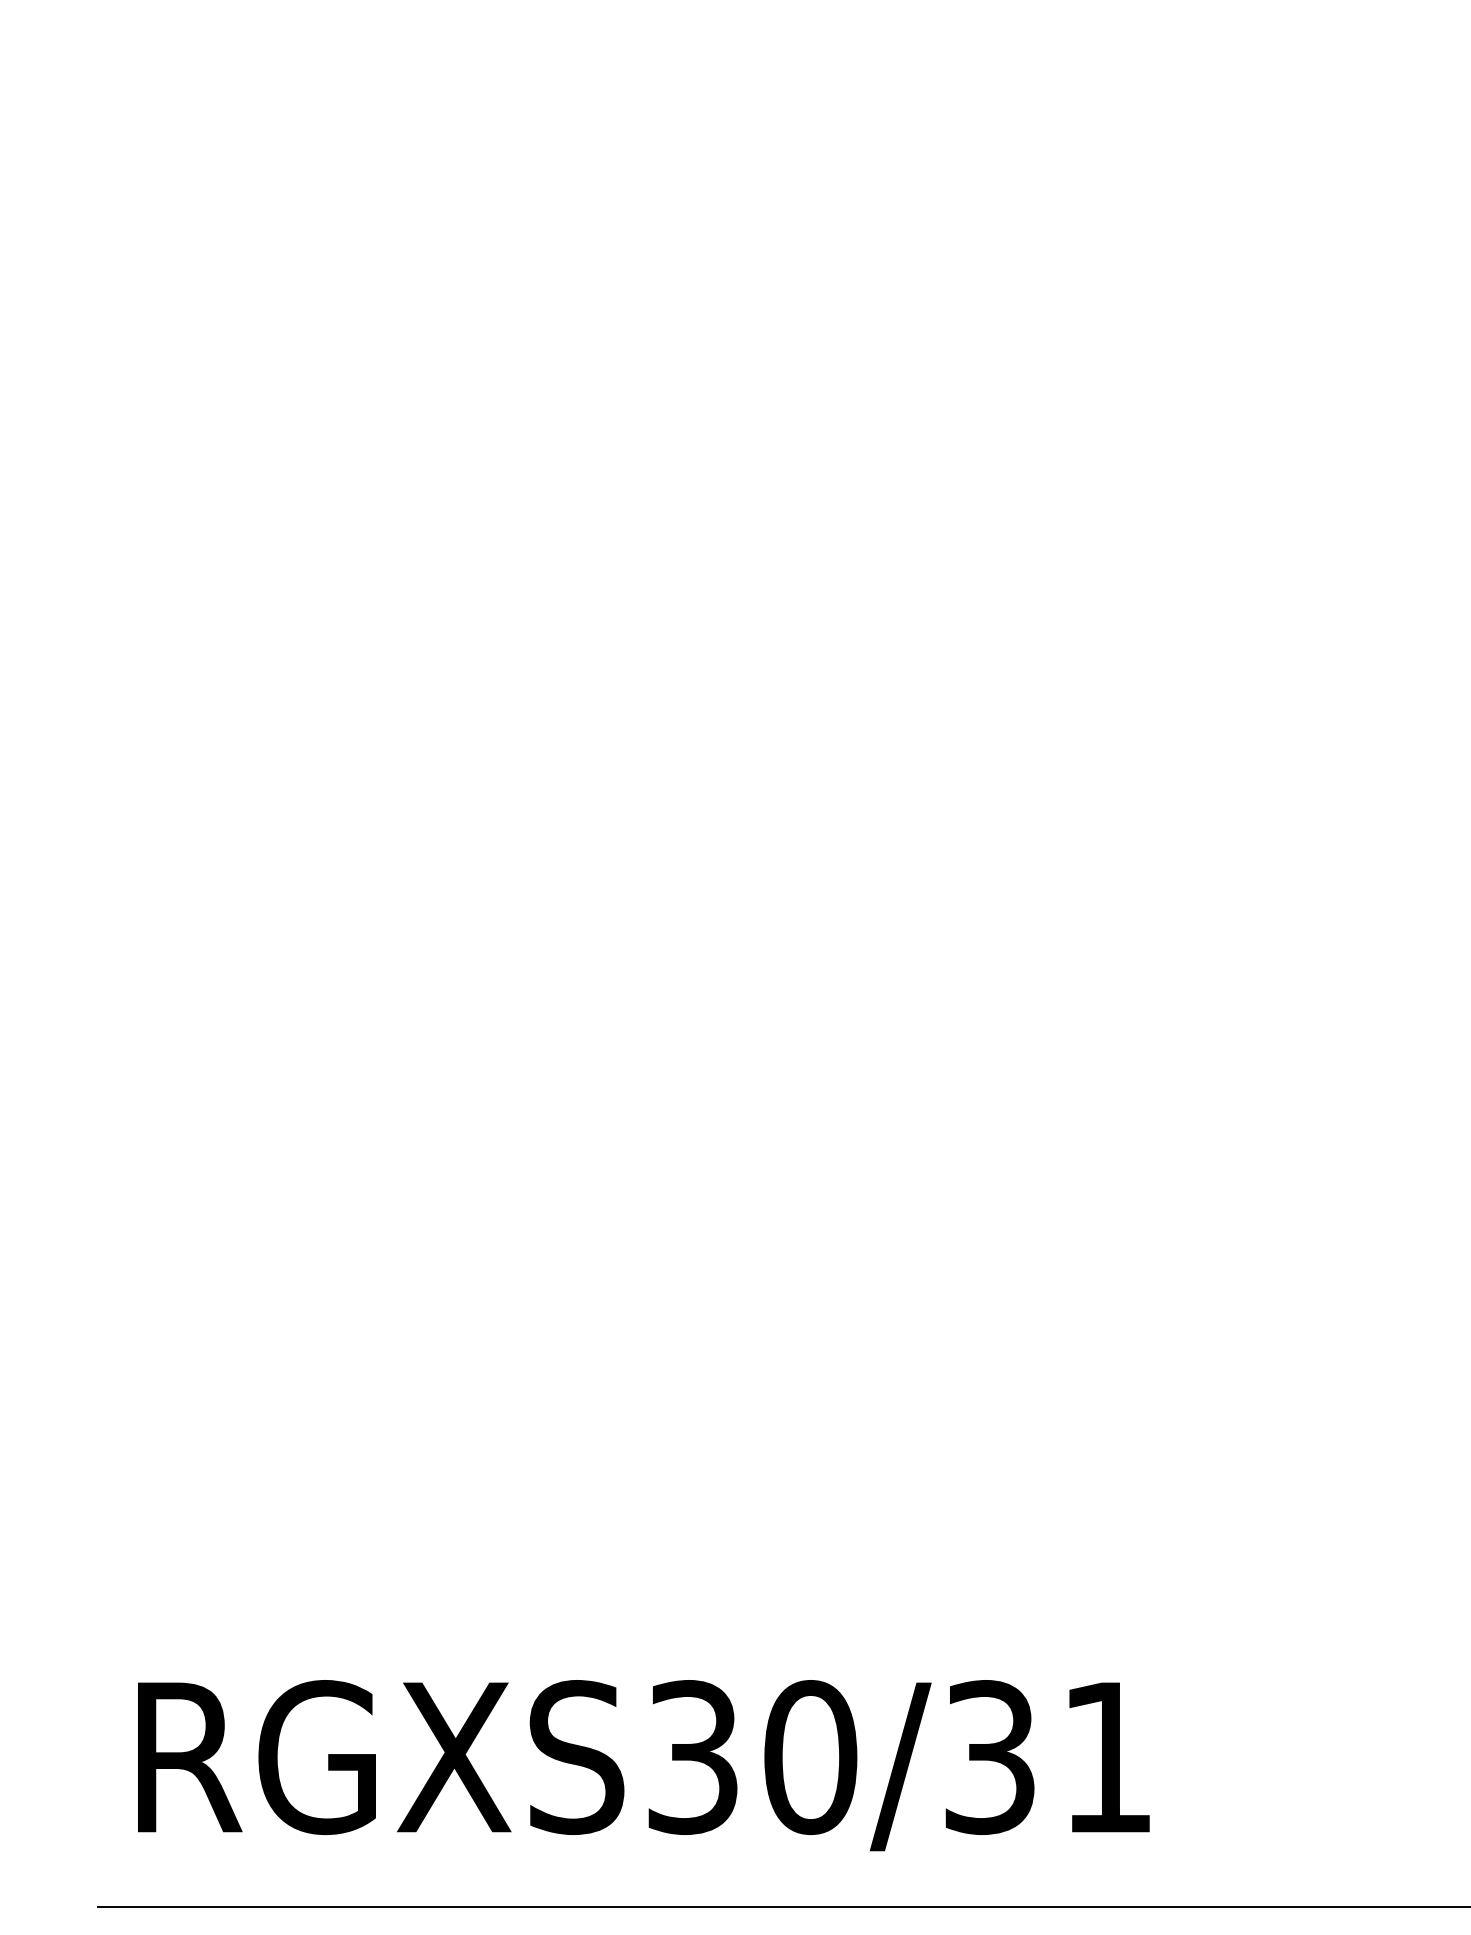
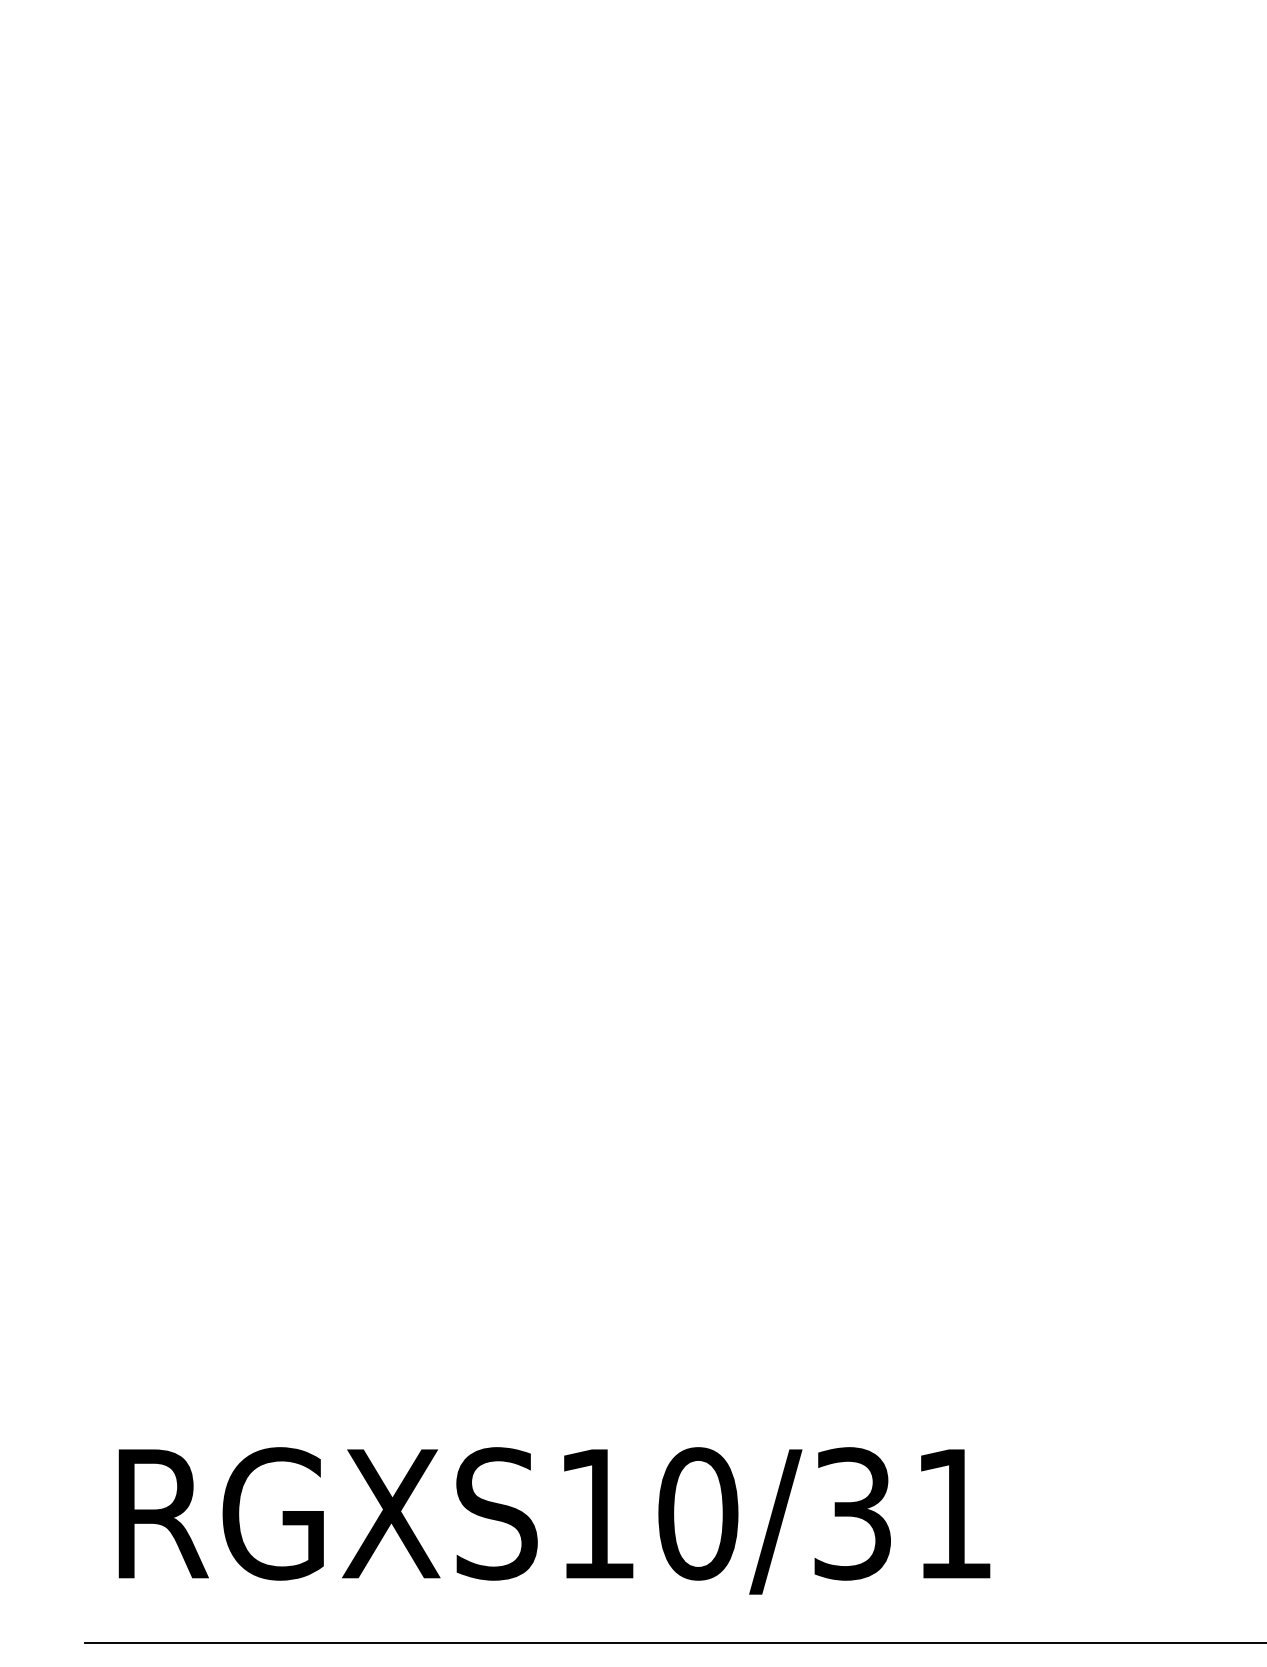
text: (692, 1757) -> (596, 1513), RGXS30/31 -> RGXS10/31

